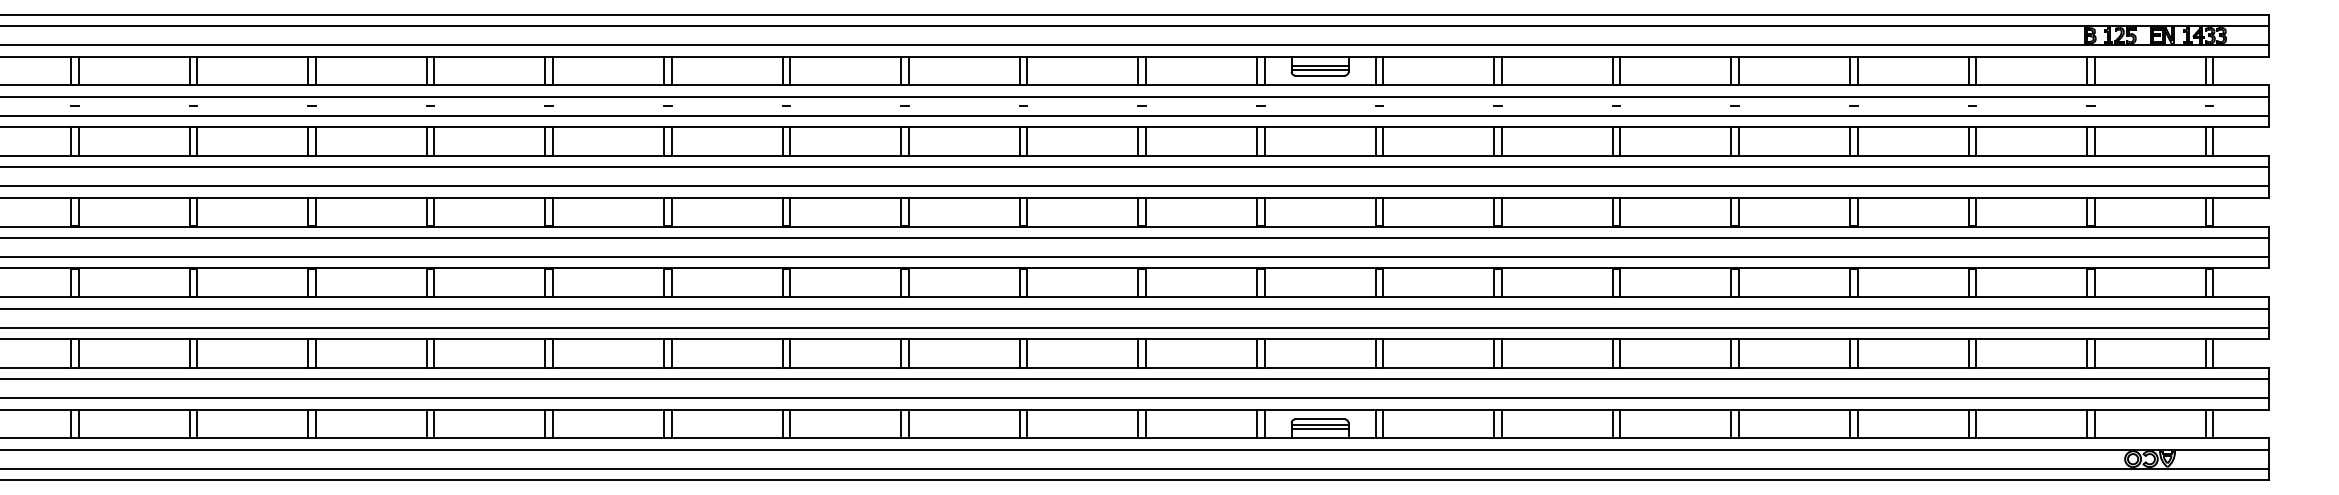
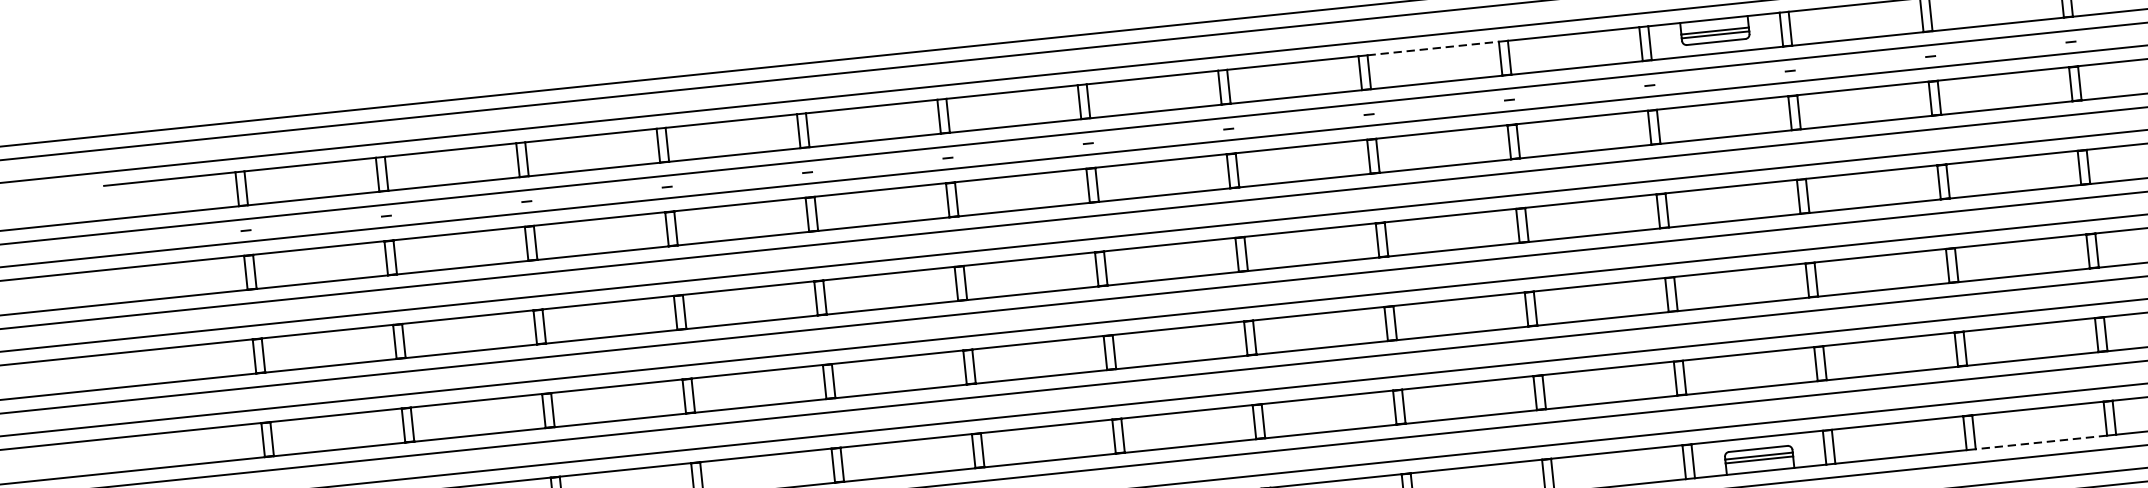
line: (1083, 56) -> (1433, 48), solid -> dashed
line: (1556, 438) -> (2040, 442), solid -> dashed

